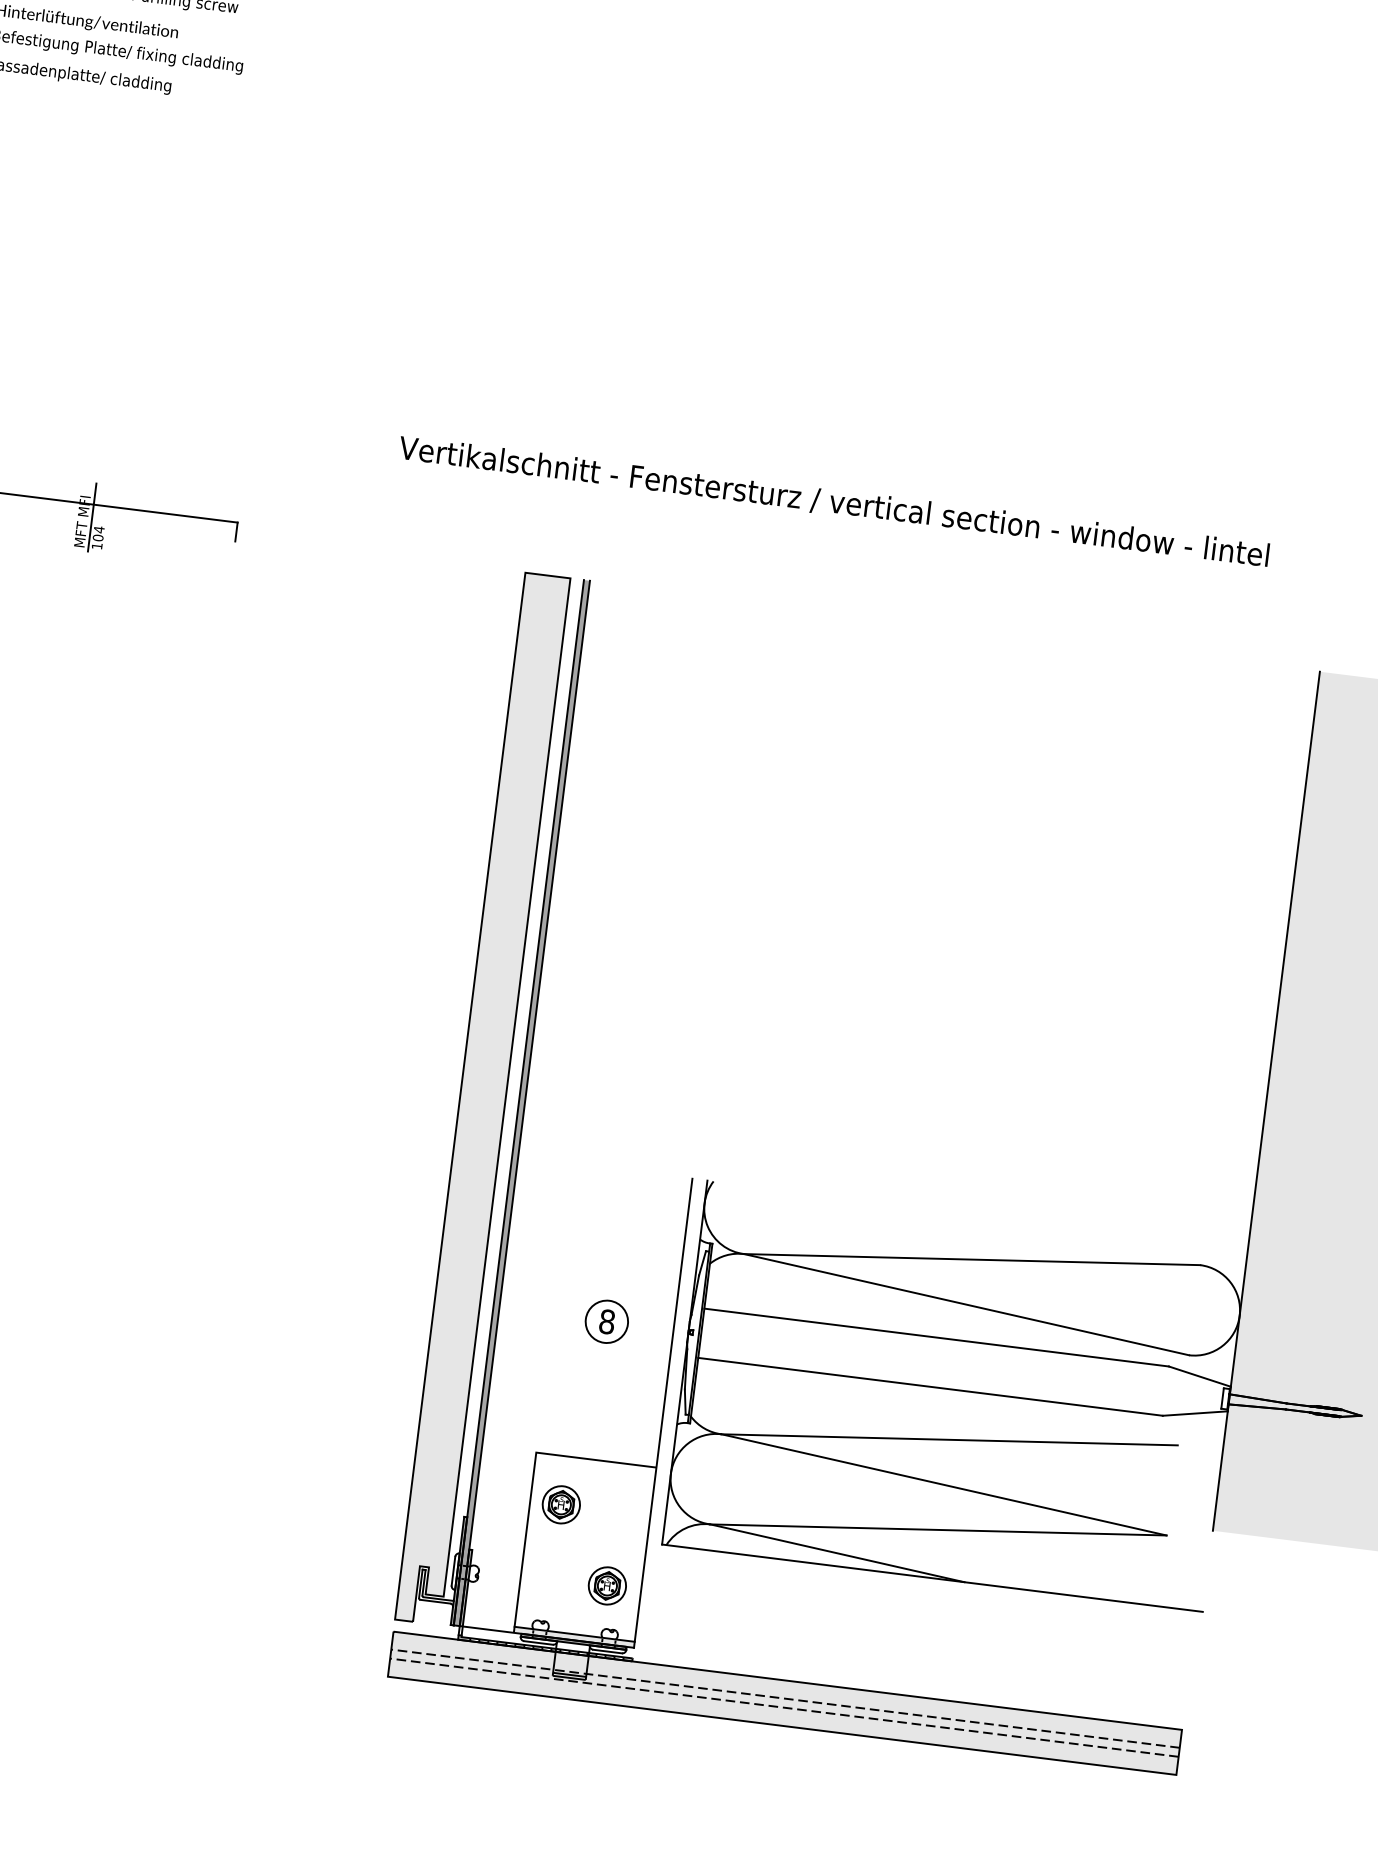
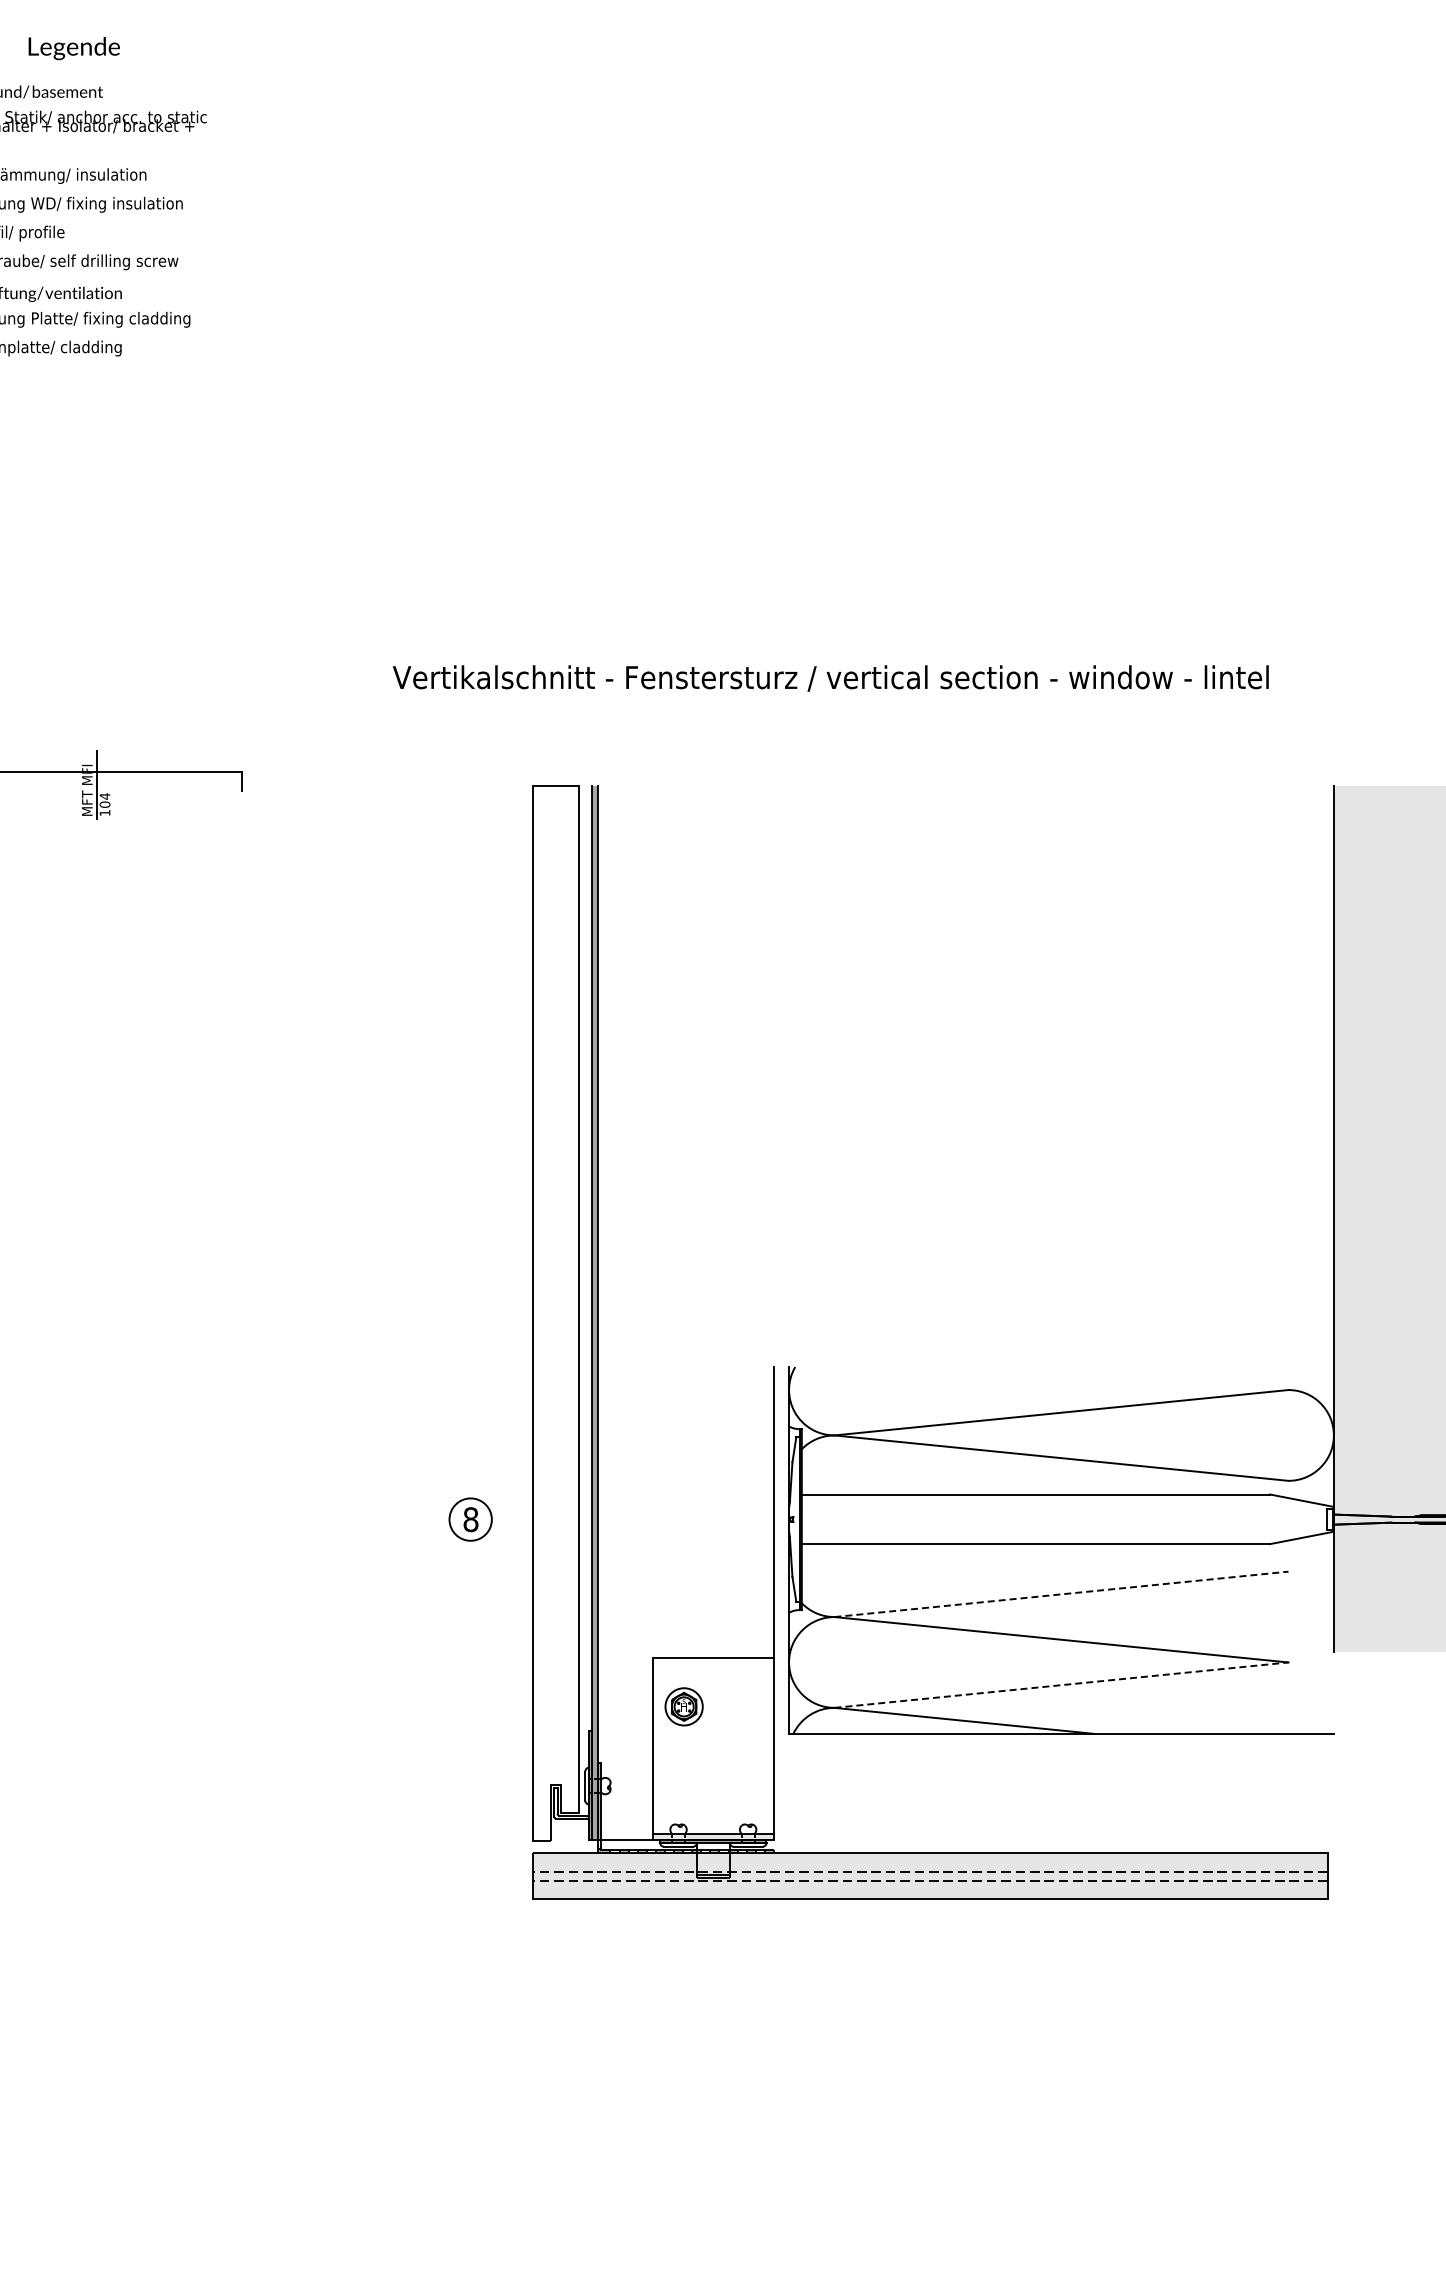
fill: (482, 1098) -> (555, 1313), removed
part: (606, 1321) -> (470, 1519), moved
line: (949, 1439) -> (1061, 1594), solid -> dashed
line: (938, 1530) -> (1061, 1685), solid -> dashed
part: (607, 1585) -> (739, 1781), removed

